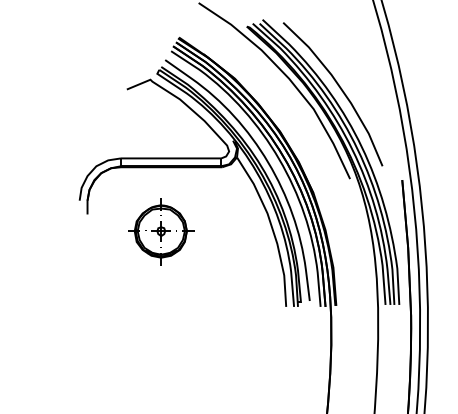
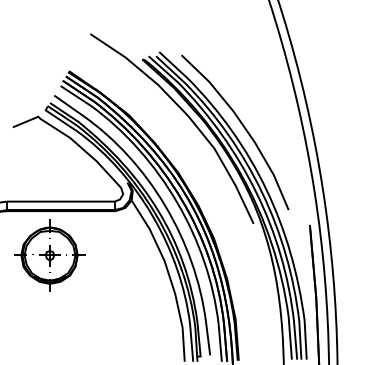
part: (161, 231) -> (50, 255), moved

